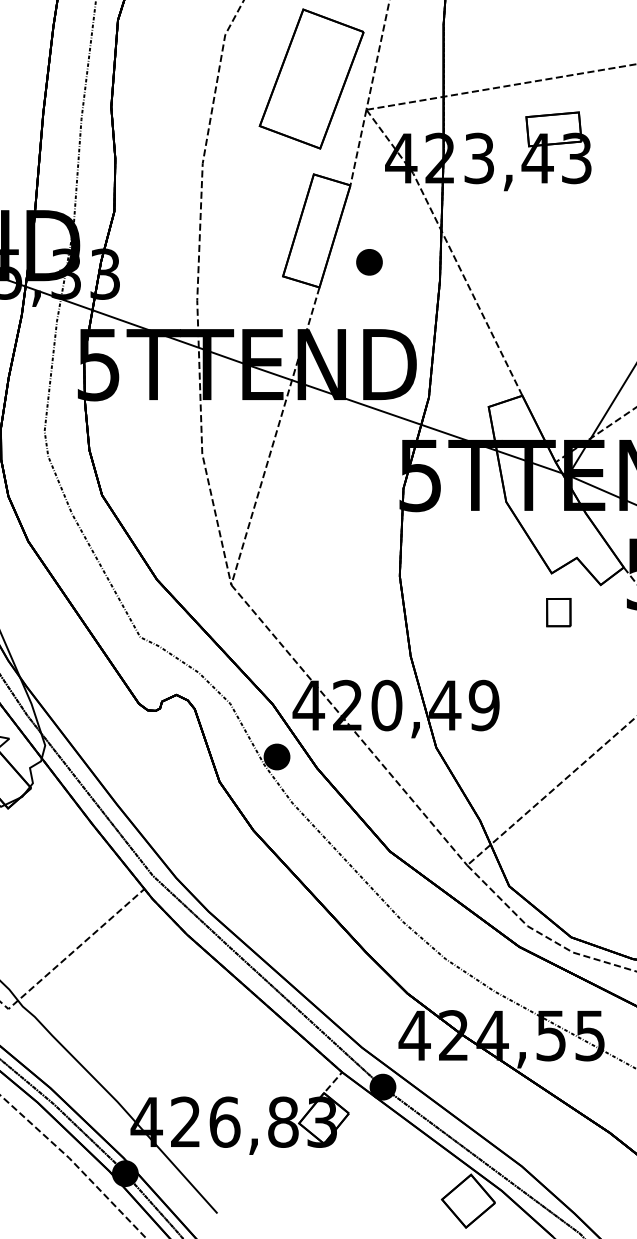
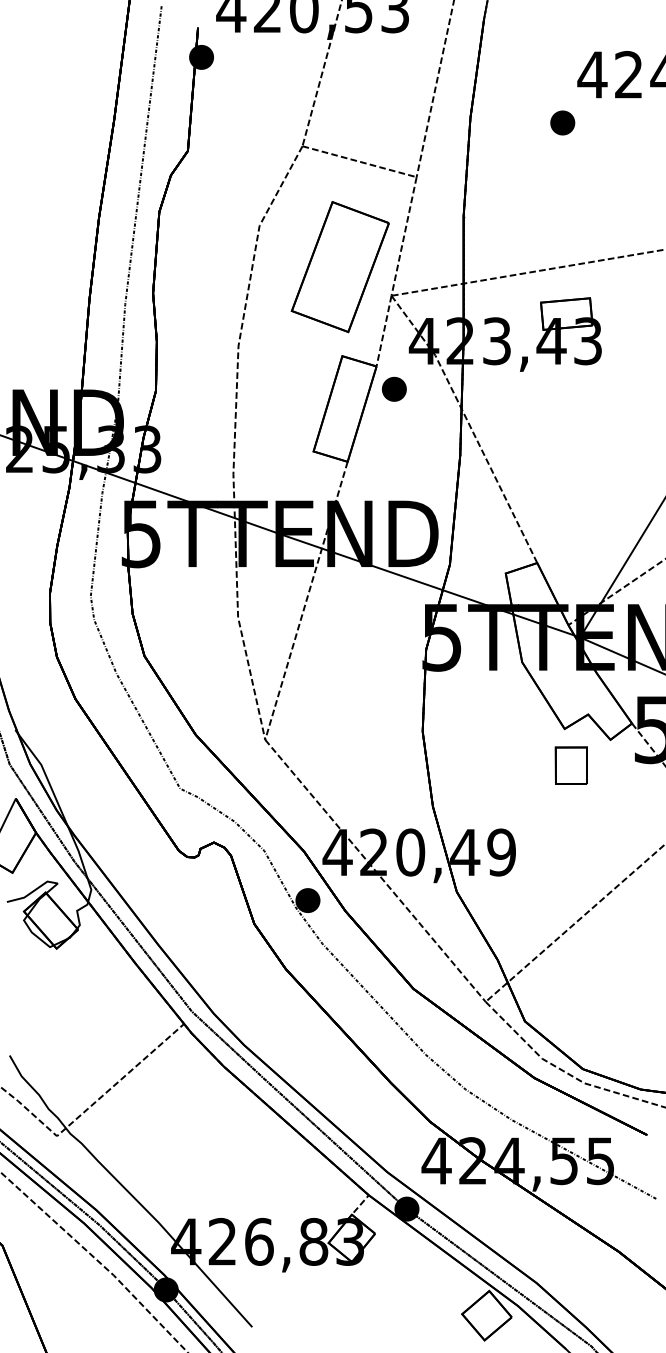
part: (369, 261) -> (394, 388), moved
part: (557, 612) -> (570, 765), size x1.43

